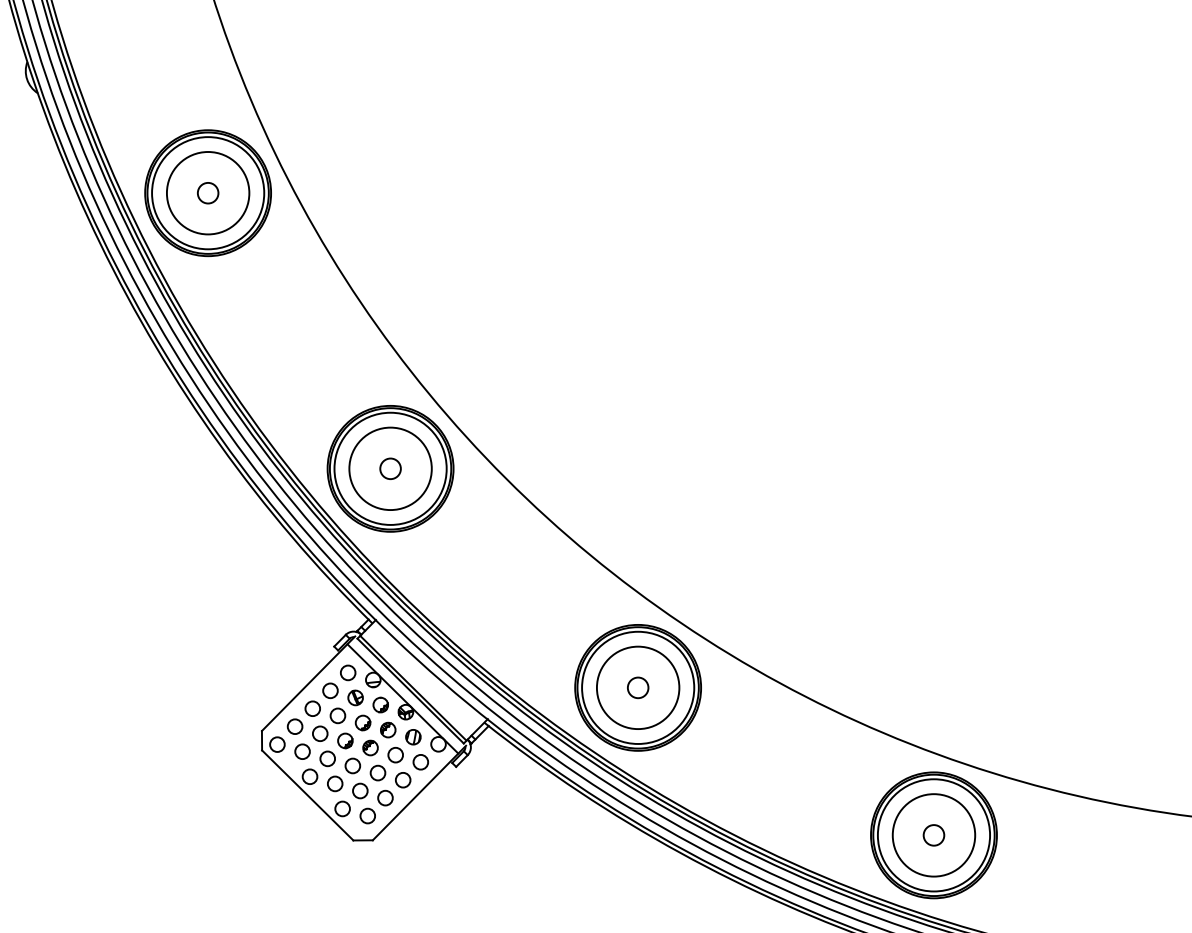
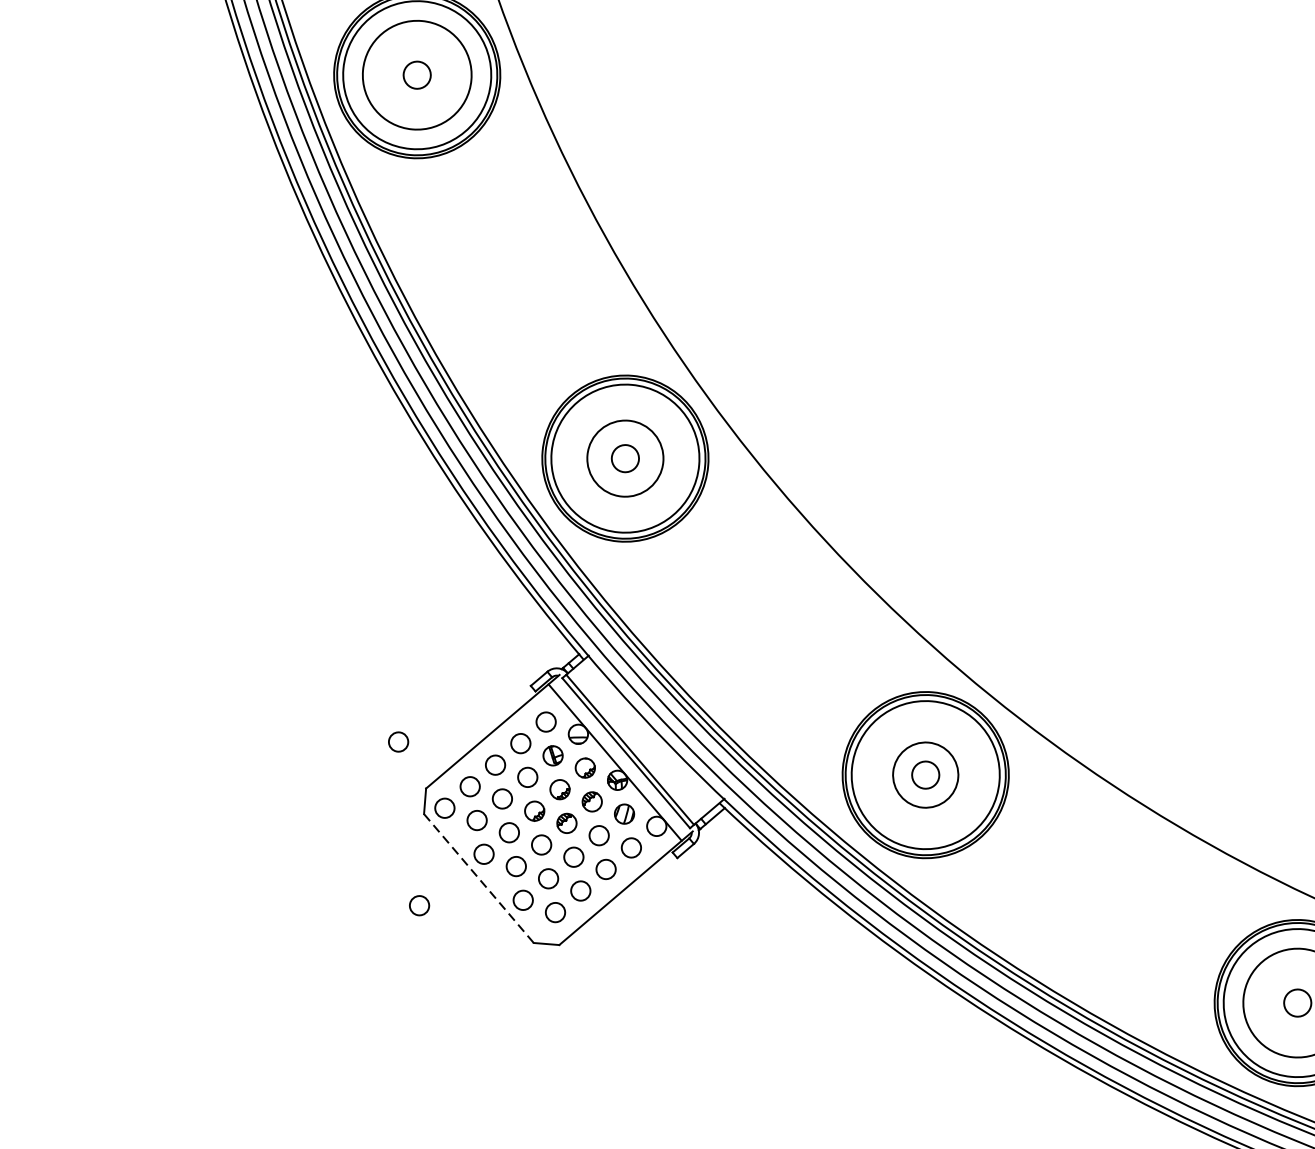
circle: (390, 468) -> (625, 458), size x0.7
circle: (637, 687) -> (924, 774), size x0.6
circle: (237, 697) -> (397, 741), added
line: (308, 795) -> (479, 878), solid -> dashed
circle: (264, 819) -> (419, 905), added

